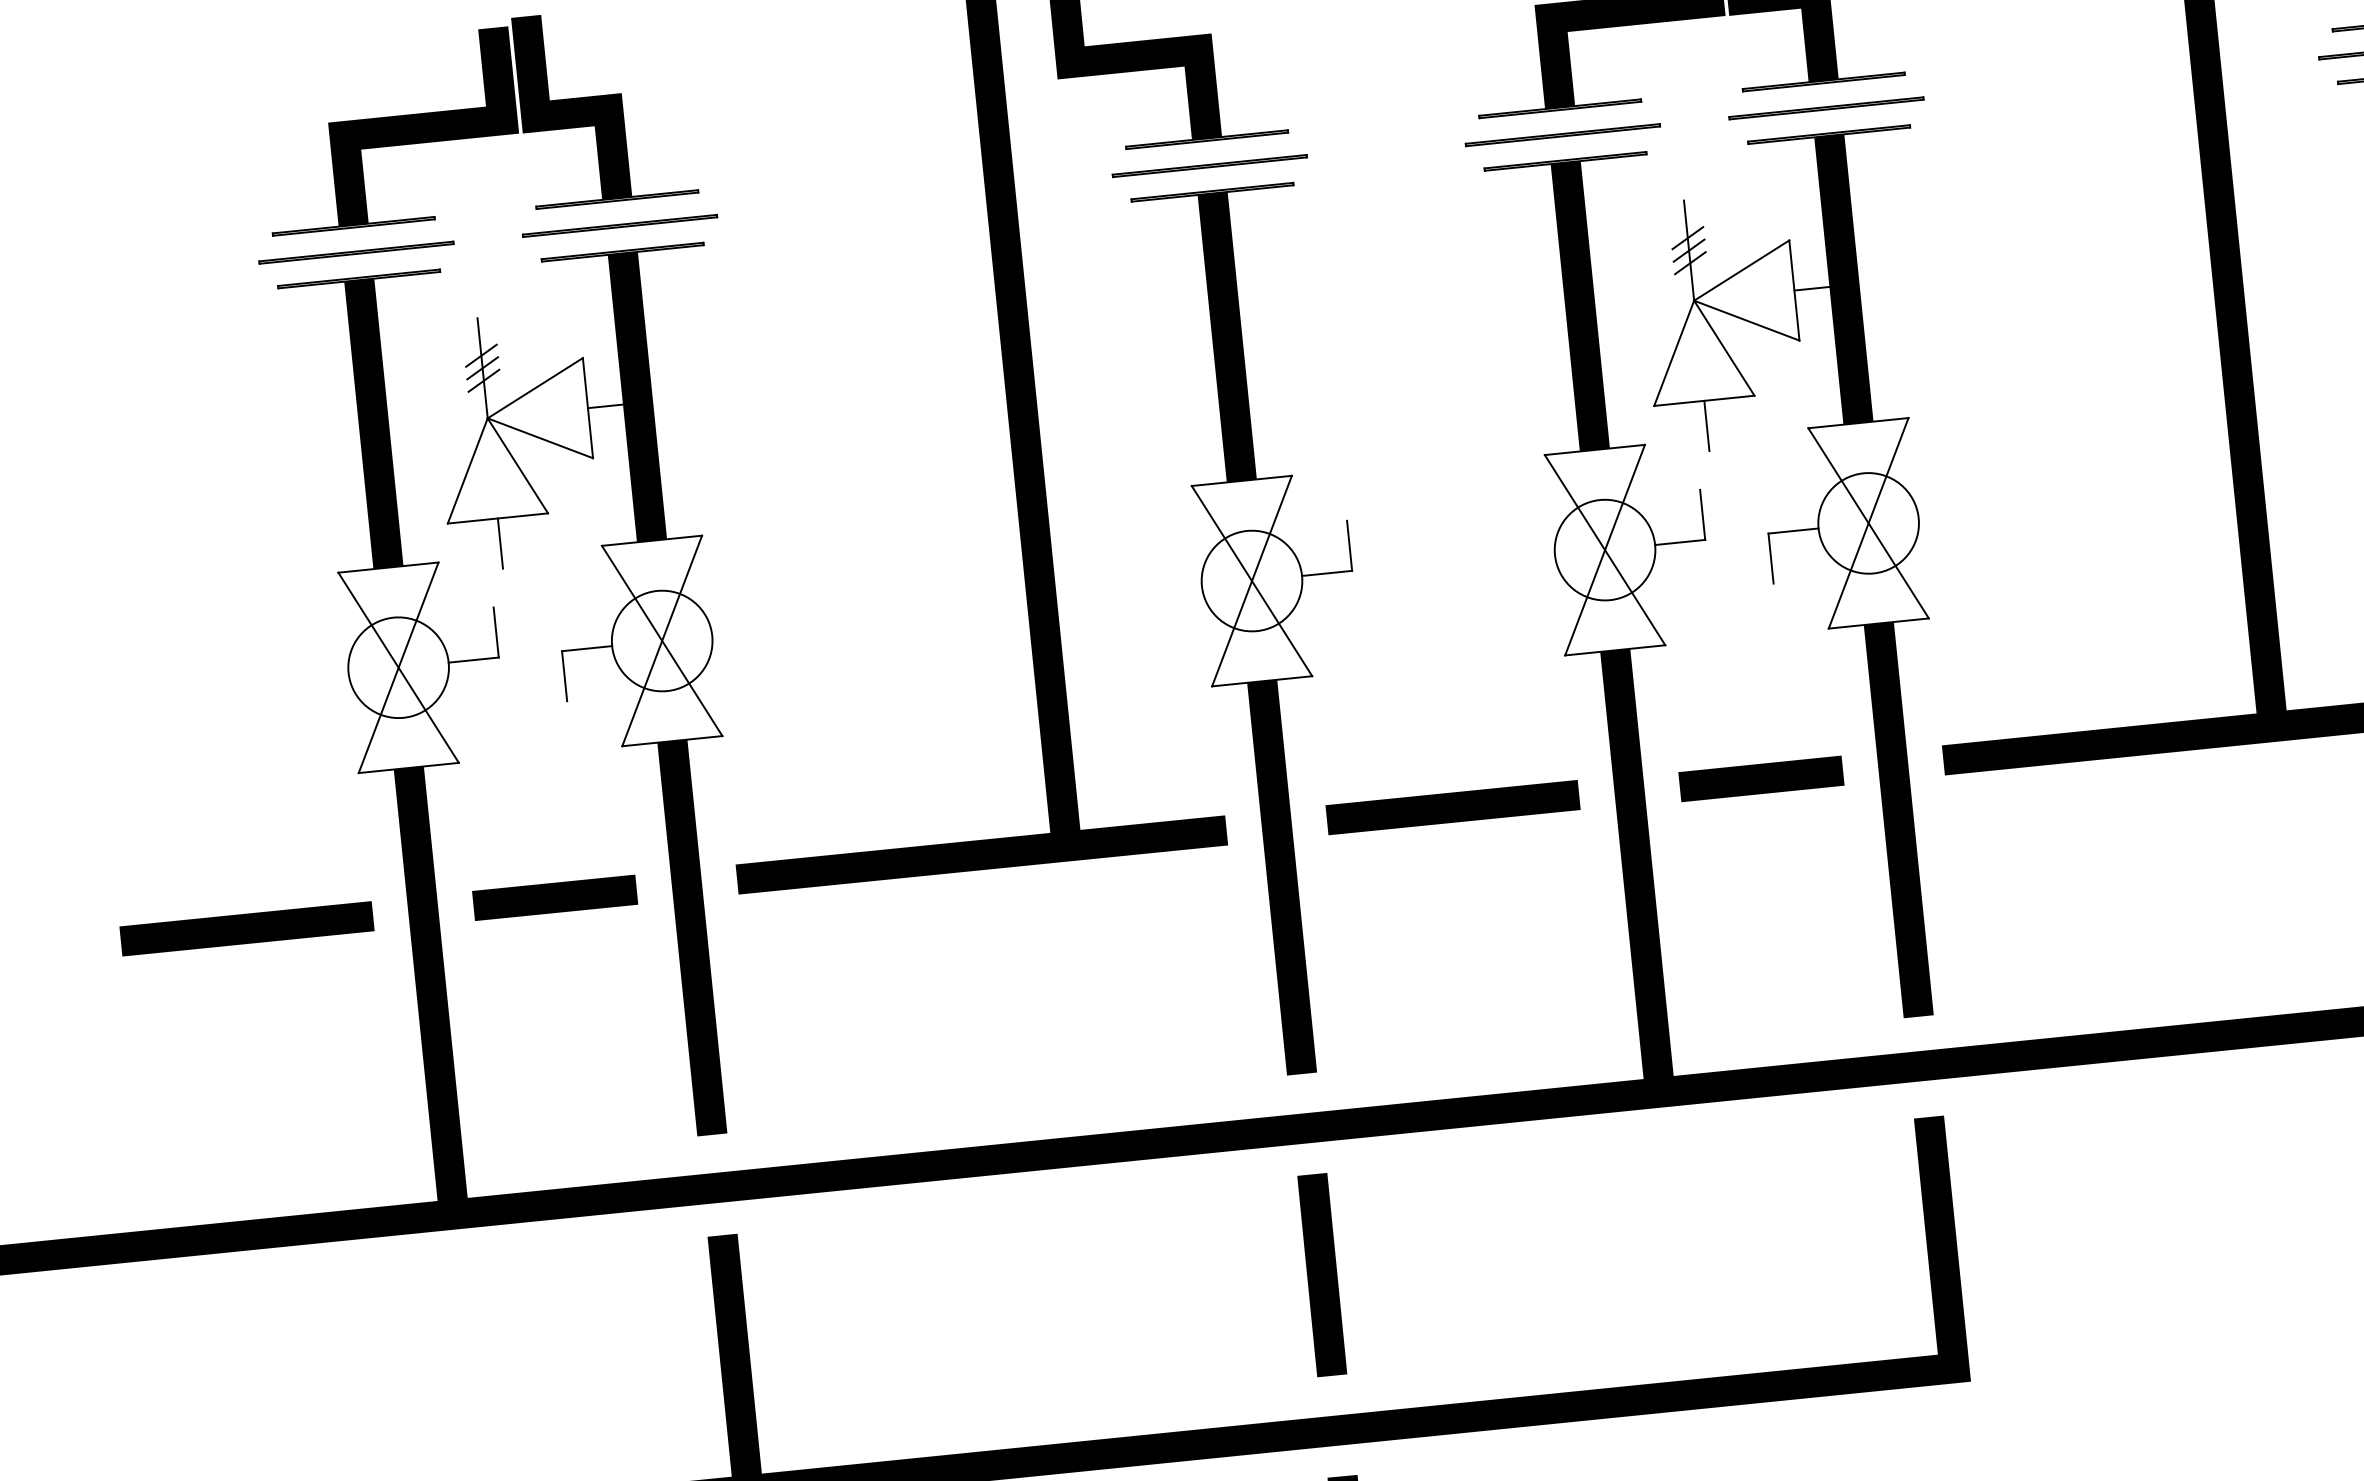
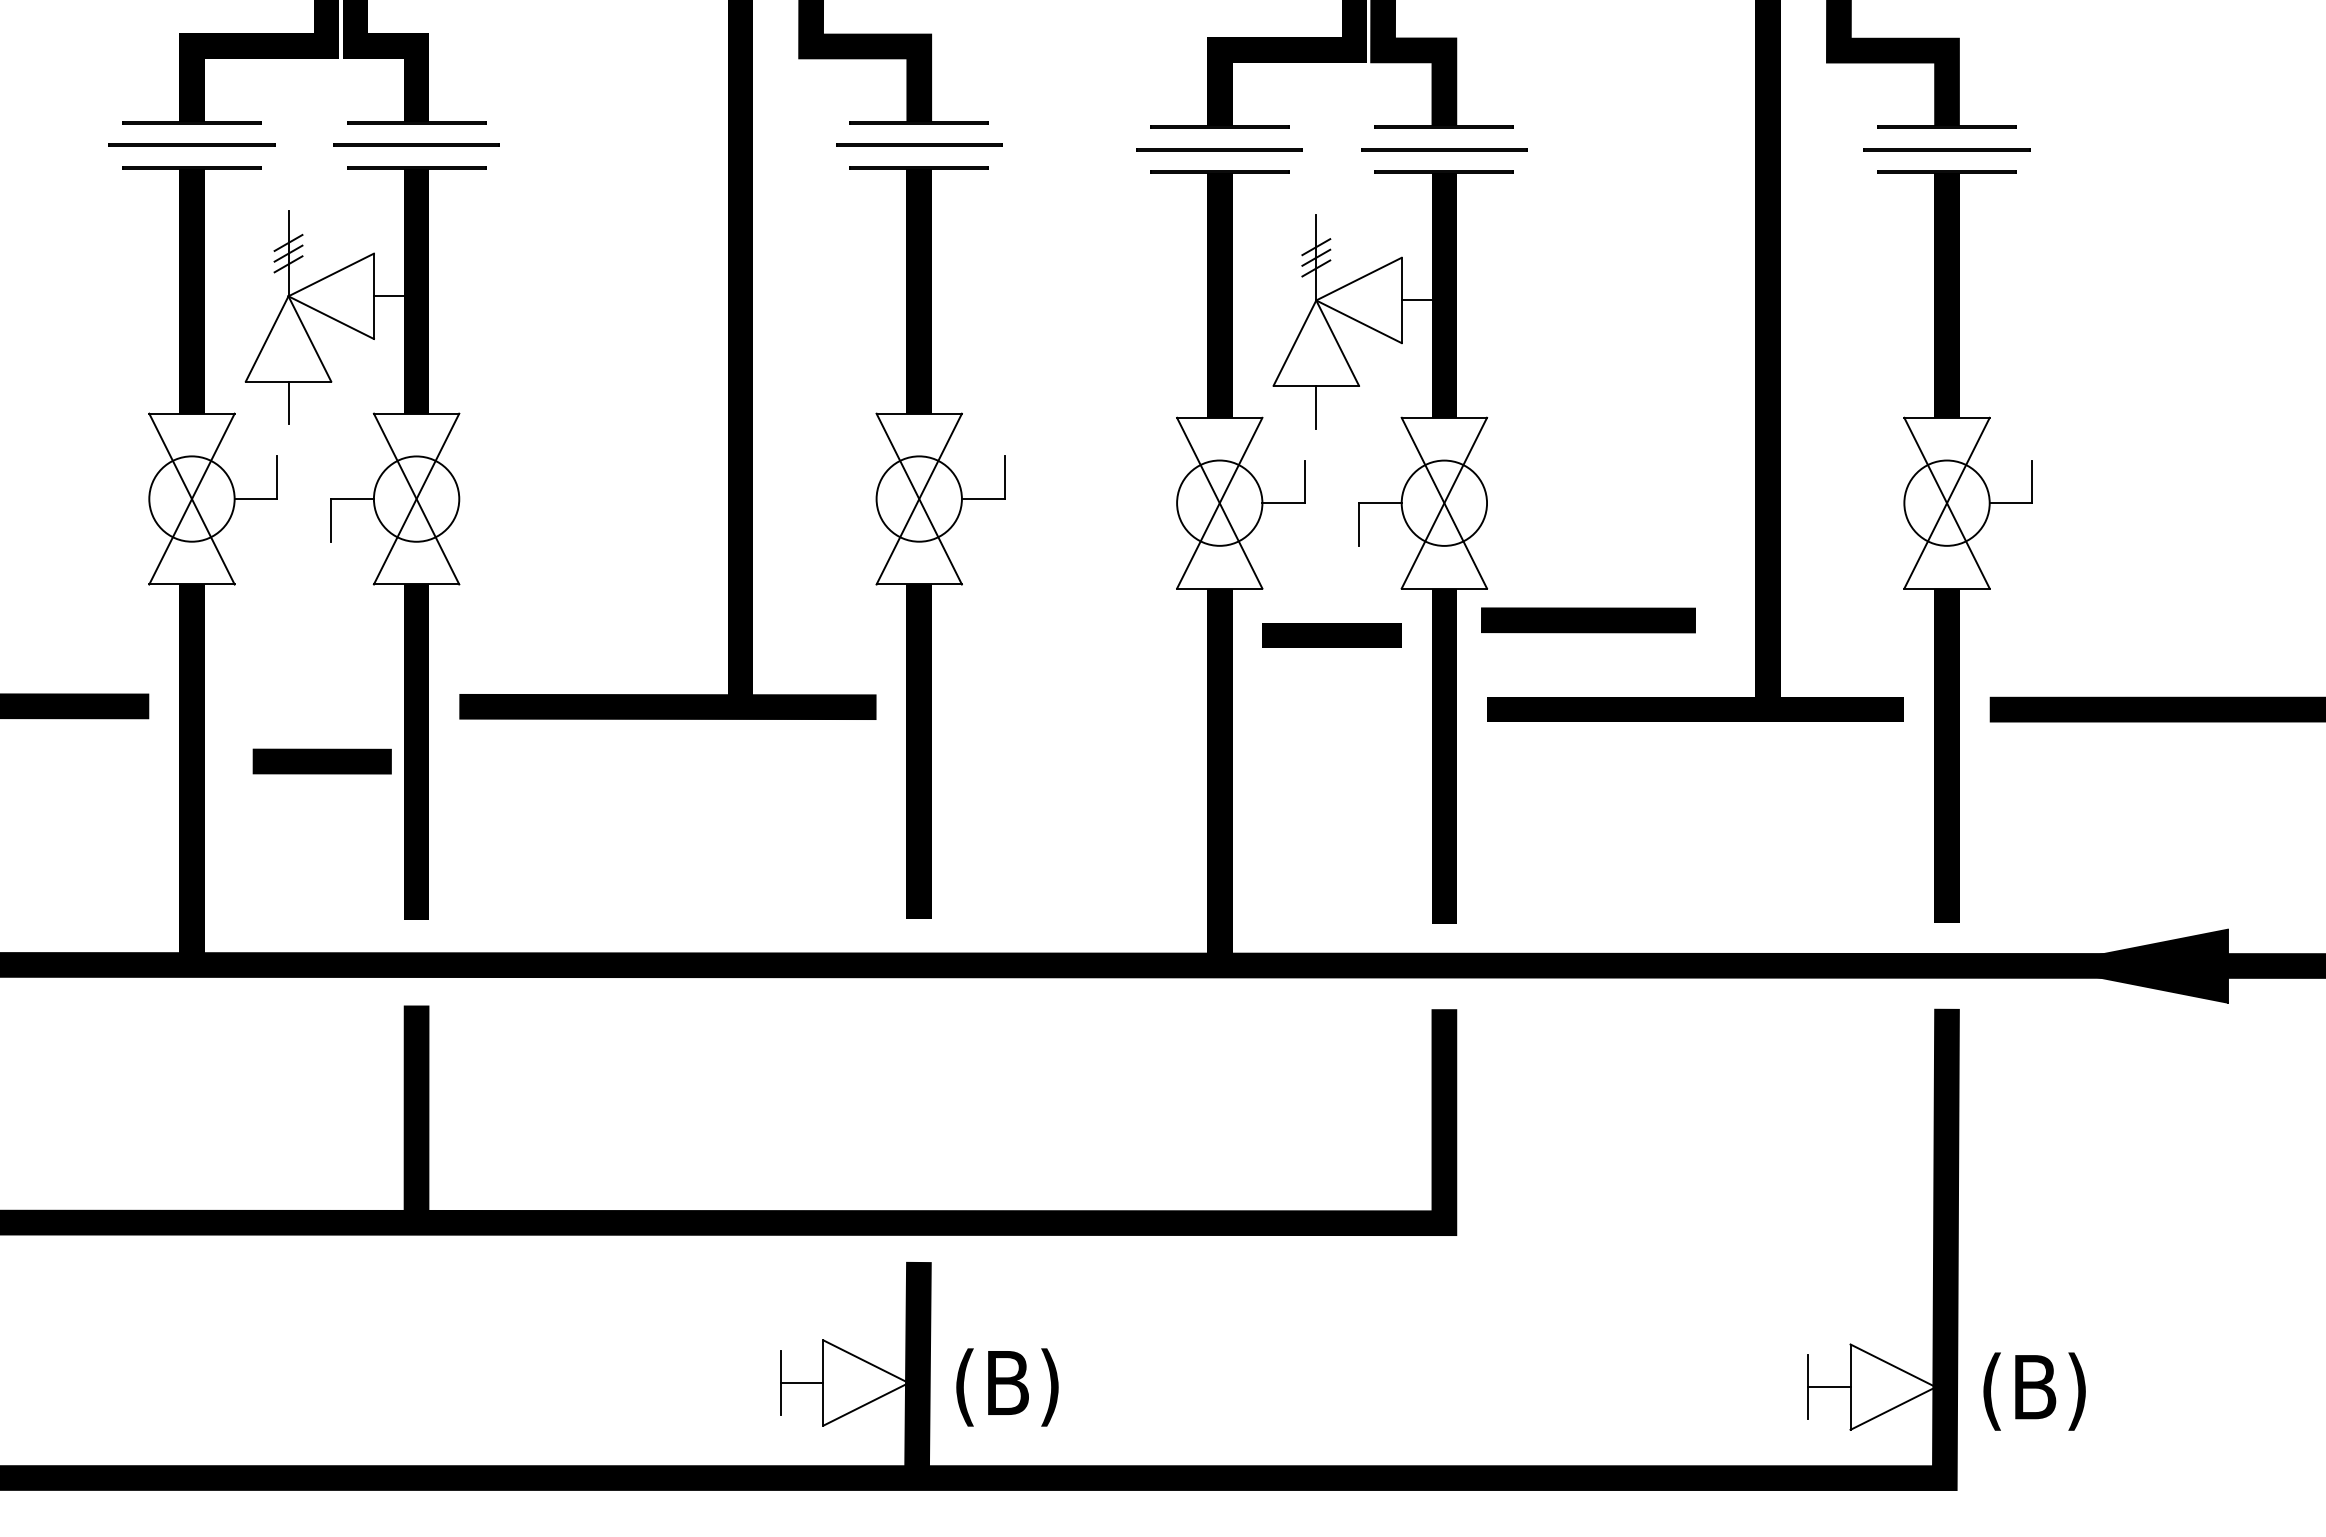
line: (1760, 778) -> (1331, 635), moved
line: (1453, 807) -> (1588, 620), moved
line: (554, 897) -> (321, 761), moved
line: (1321, 1275) -> (918, 1090), removed

